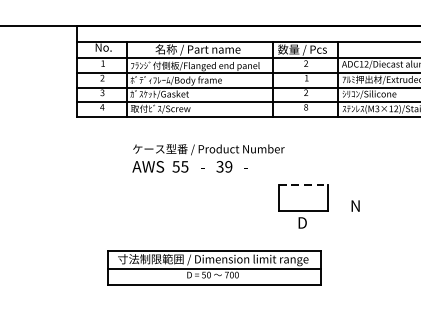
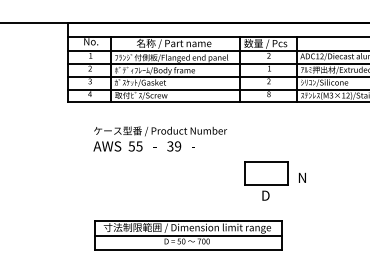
text: (208, 157) -> (160, 138), moved
line: (303, 185) -> (266, 162), dashed -> solid
text: (355, 205) -> (302, 177), moved

